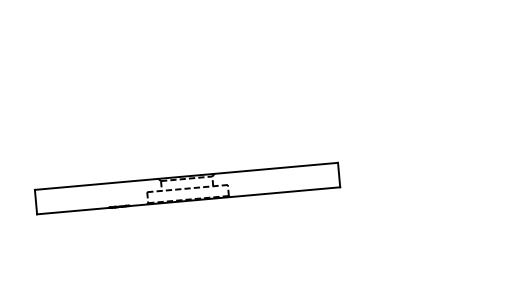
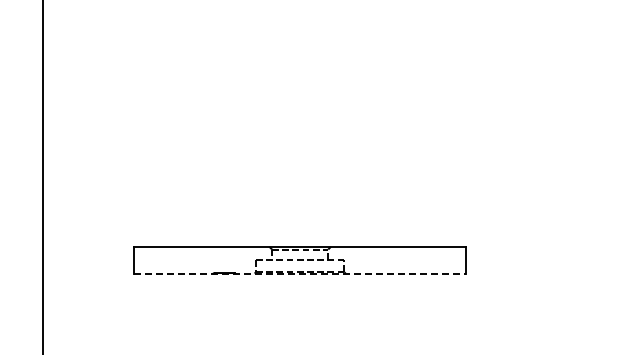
line: (188, 200) -> (300, 273), solid -> dashed

